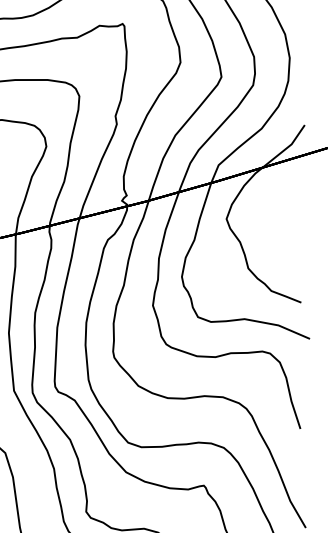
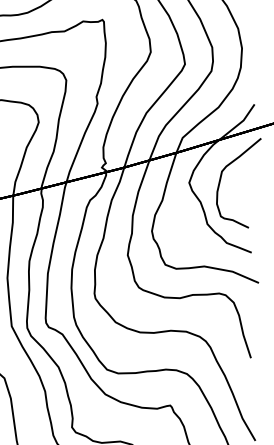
curve: (265, 215) -> (221, 179), added

